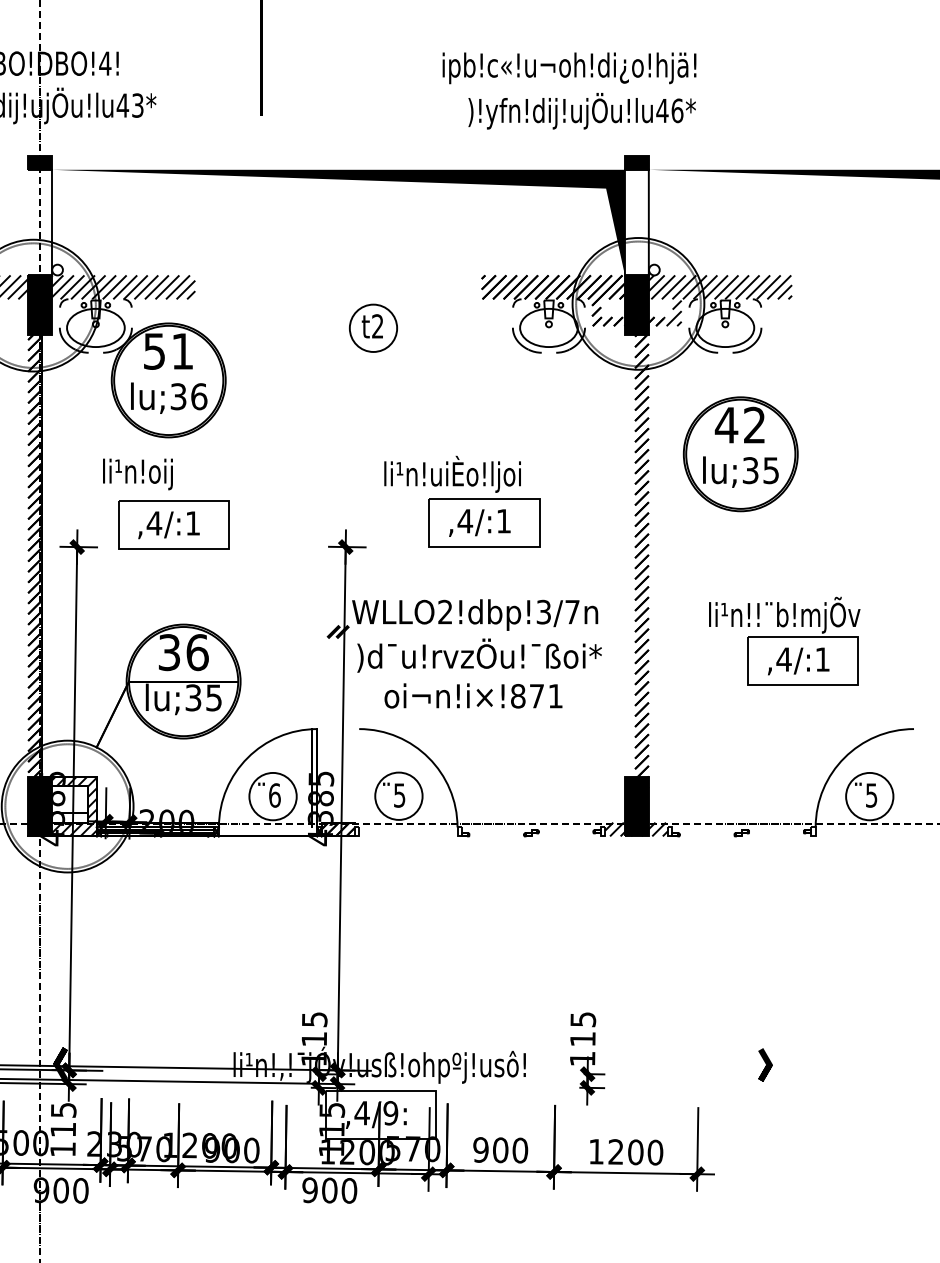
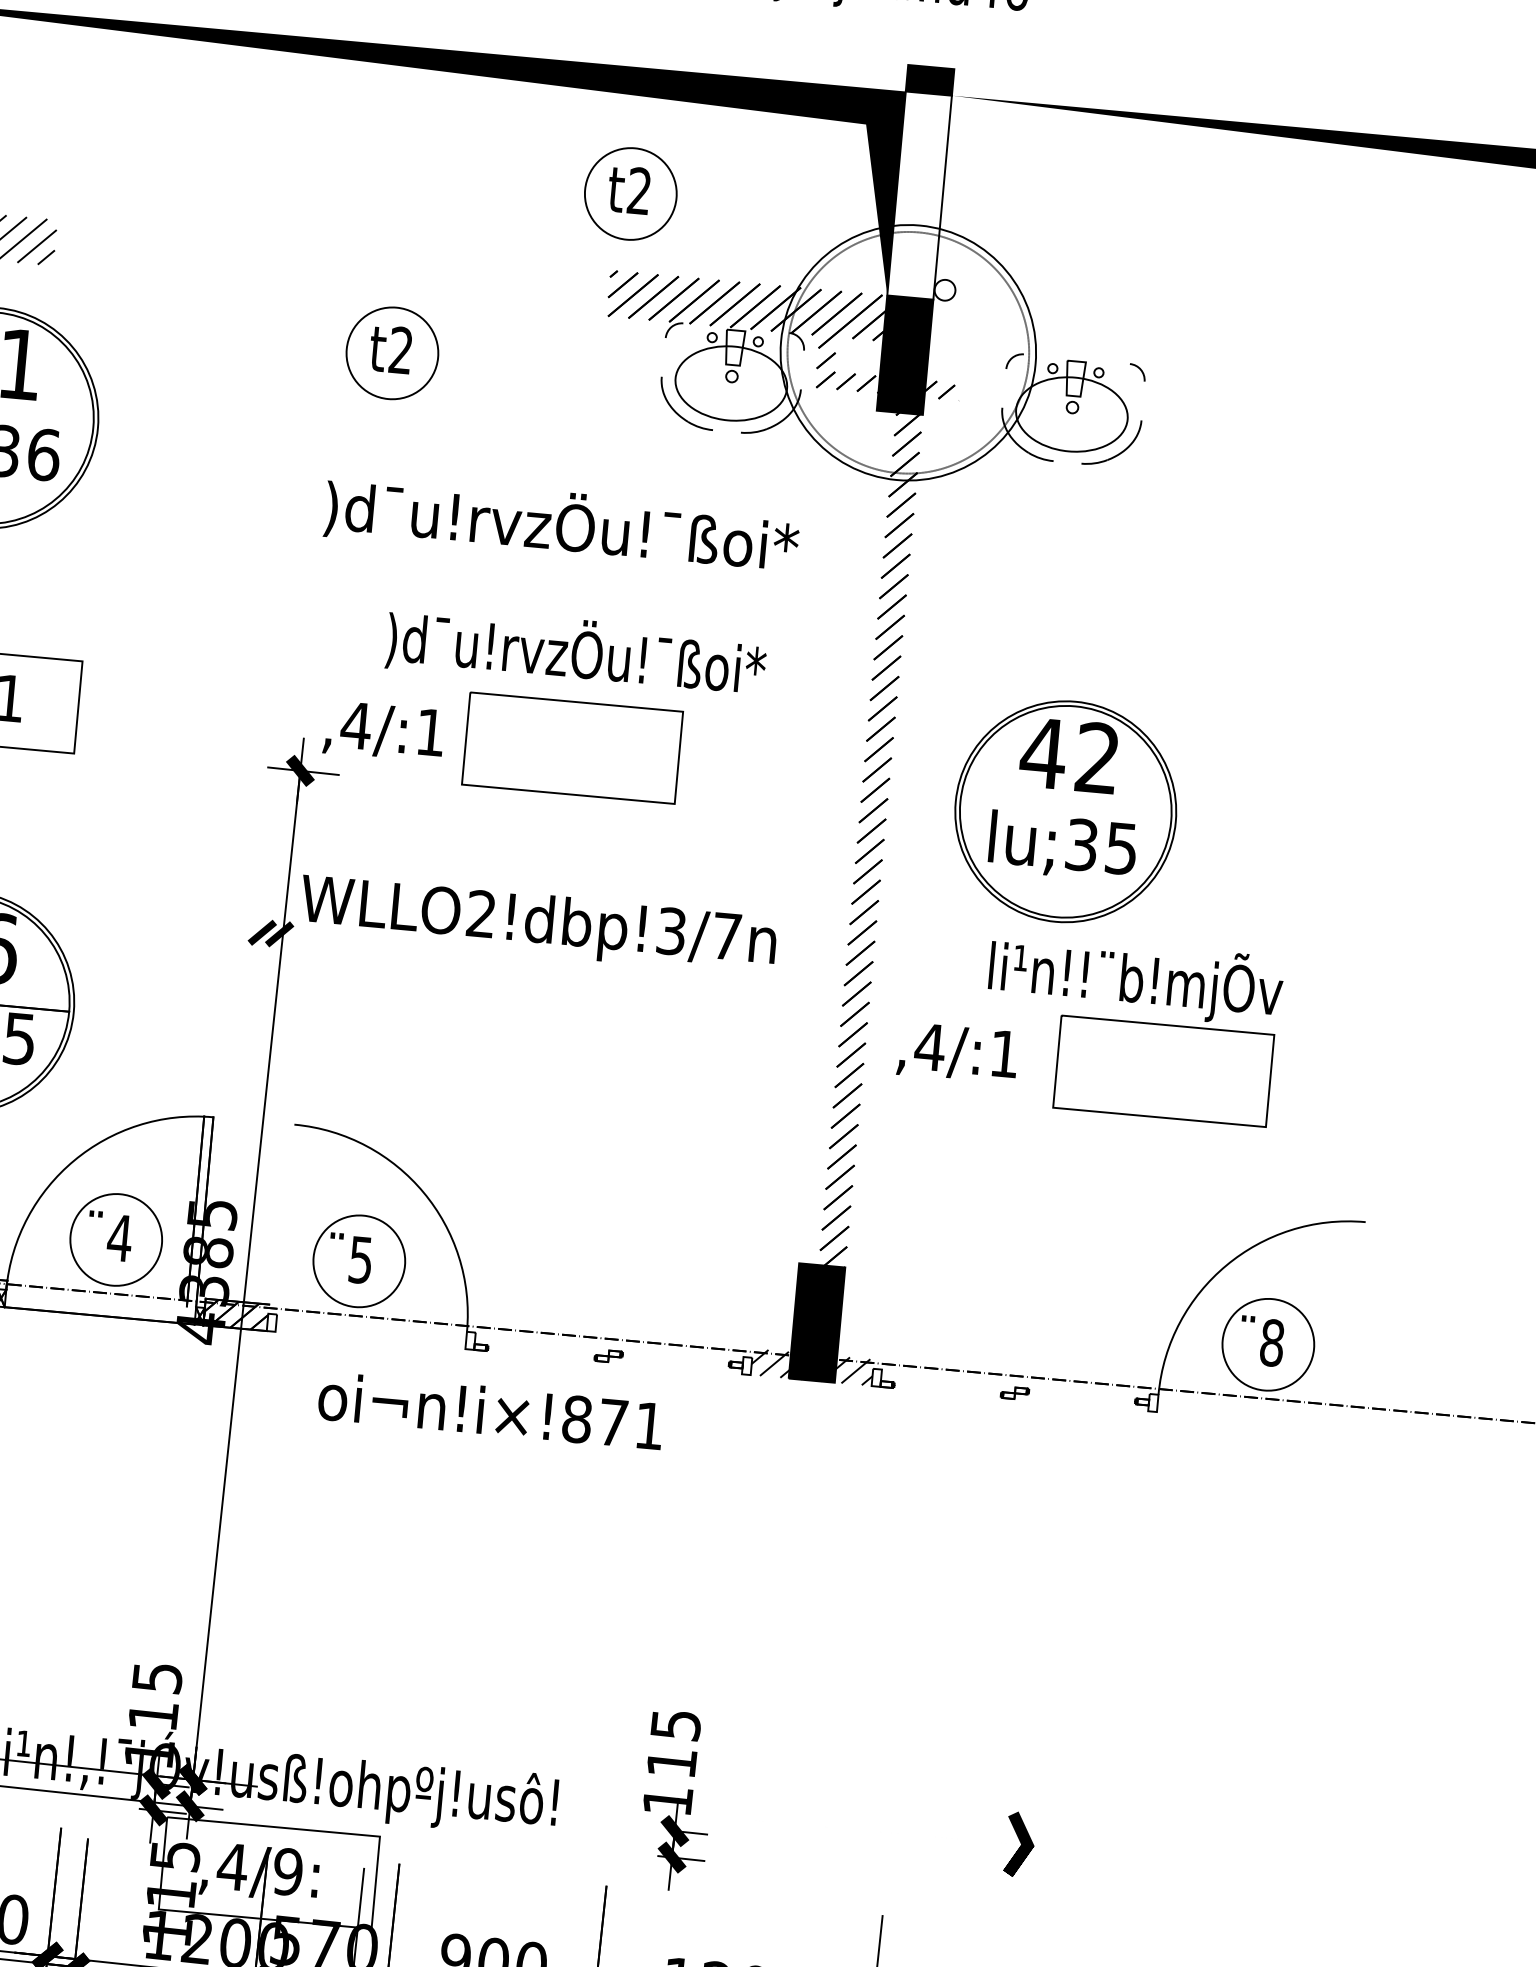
part: (488, 234) -> (630, 192), added
hatch: (720, 300) -> (1067, 360), removed
part: (740, 454) -> (1065, 812), moved
text: (481, 473) -> (575, 652), li¹n!uiÈo!ljoi -> )d¯u!rvzÖu!¯ßoi*
text: (479, 522) -> (383, 730), moved
text: (479, 655) -> (561, 524), moved
text: (798, 661) -> (957, 1053), moved
text: (473, 695) -> (490, 1410), moved
text: (274, 795) -> (119, 1238), ¨6 -> ¨4
text: (871, 795) -> (1271, 1342), ¨5 -> ¨8

